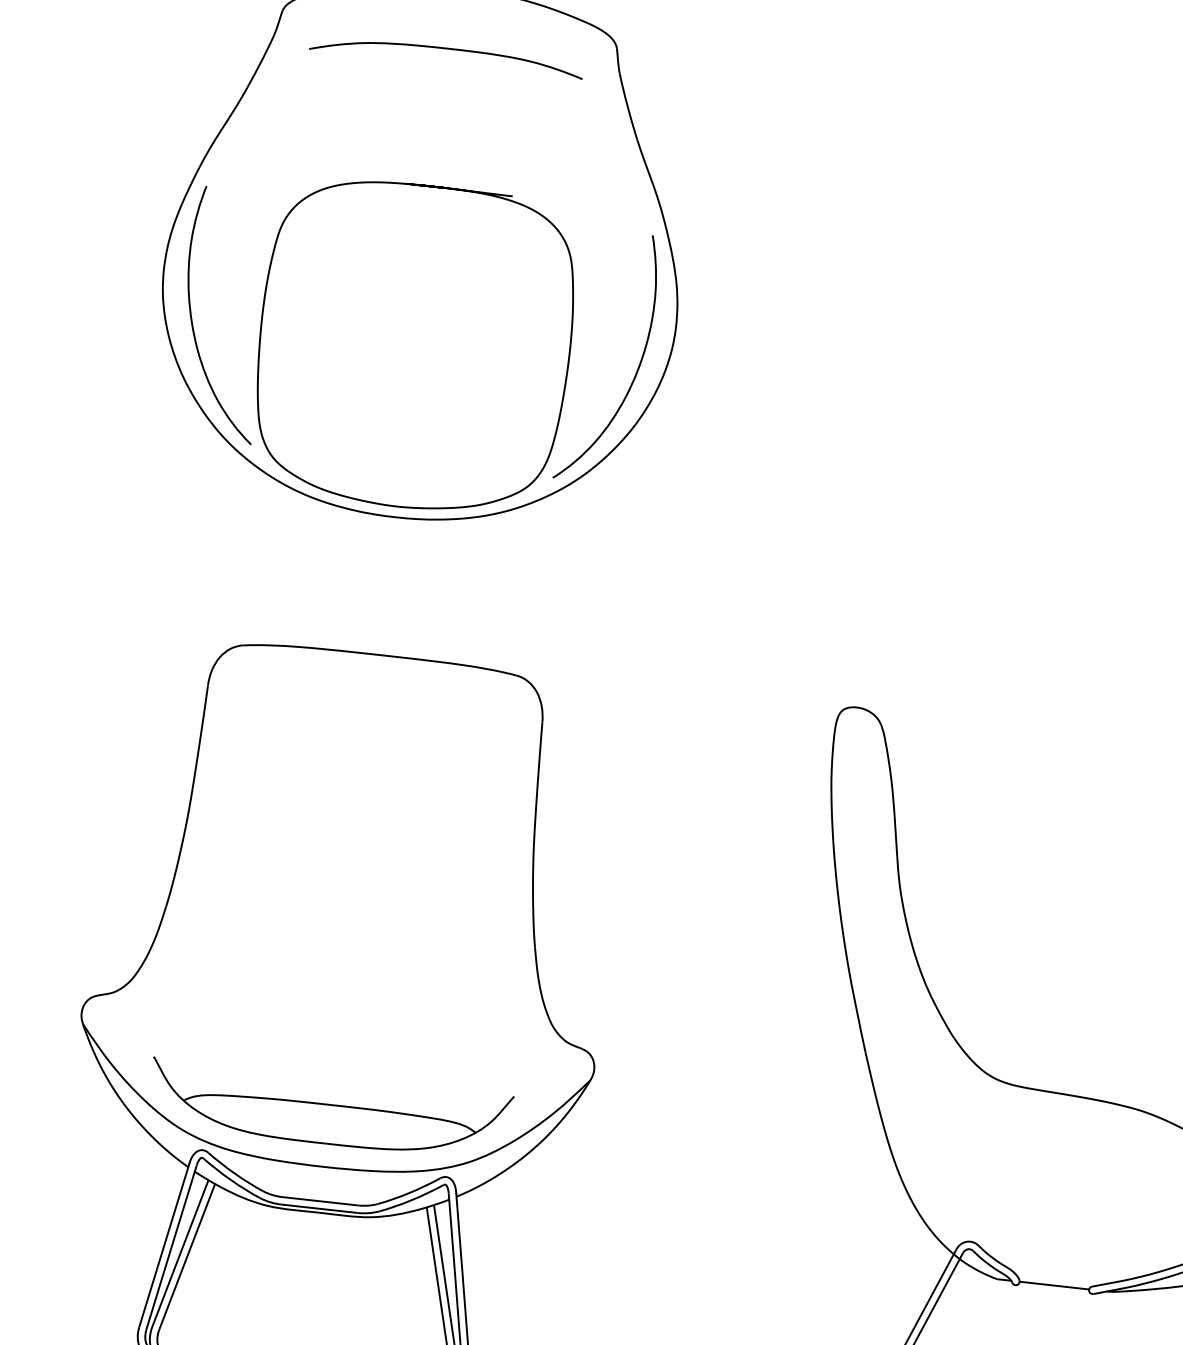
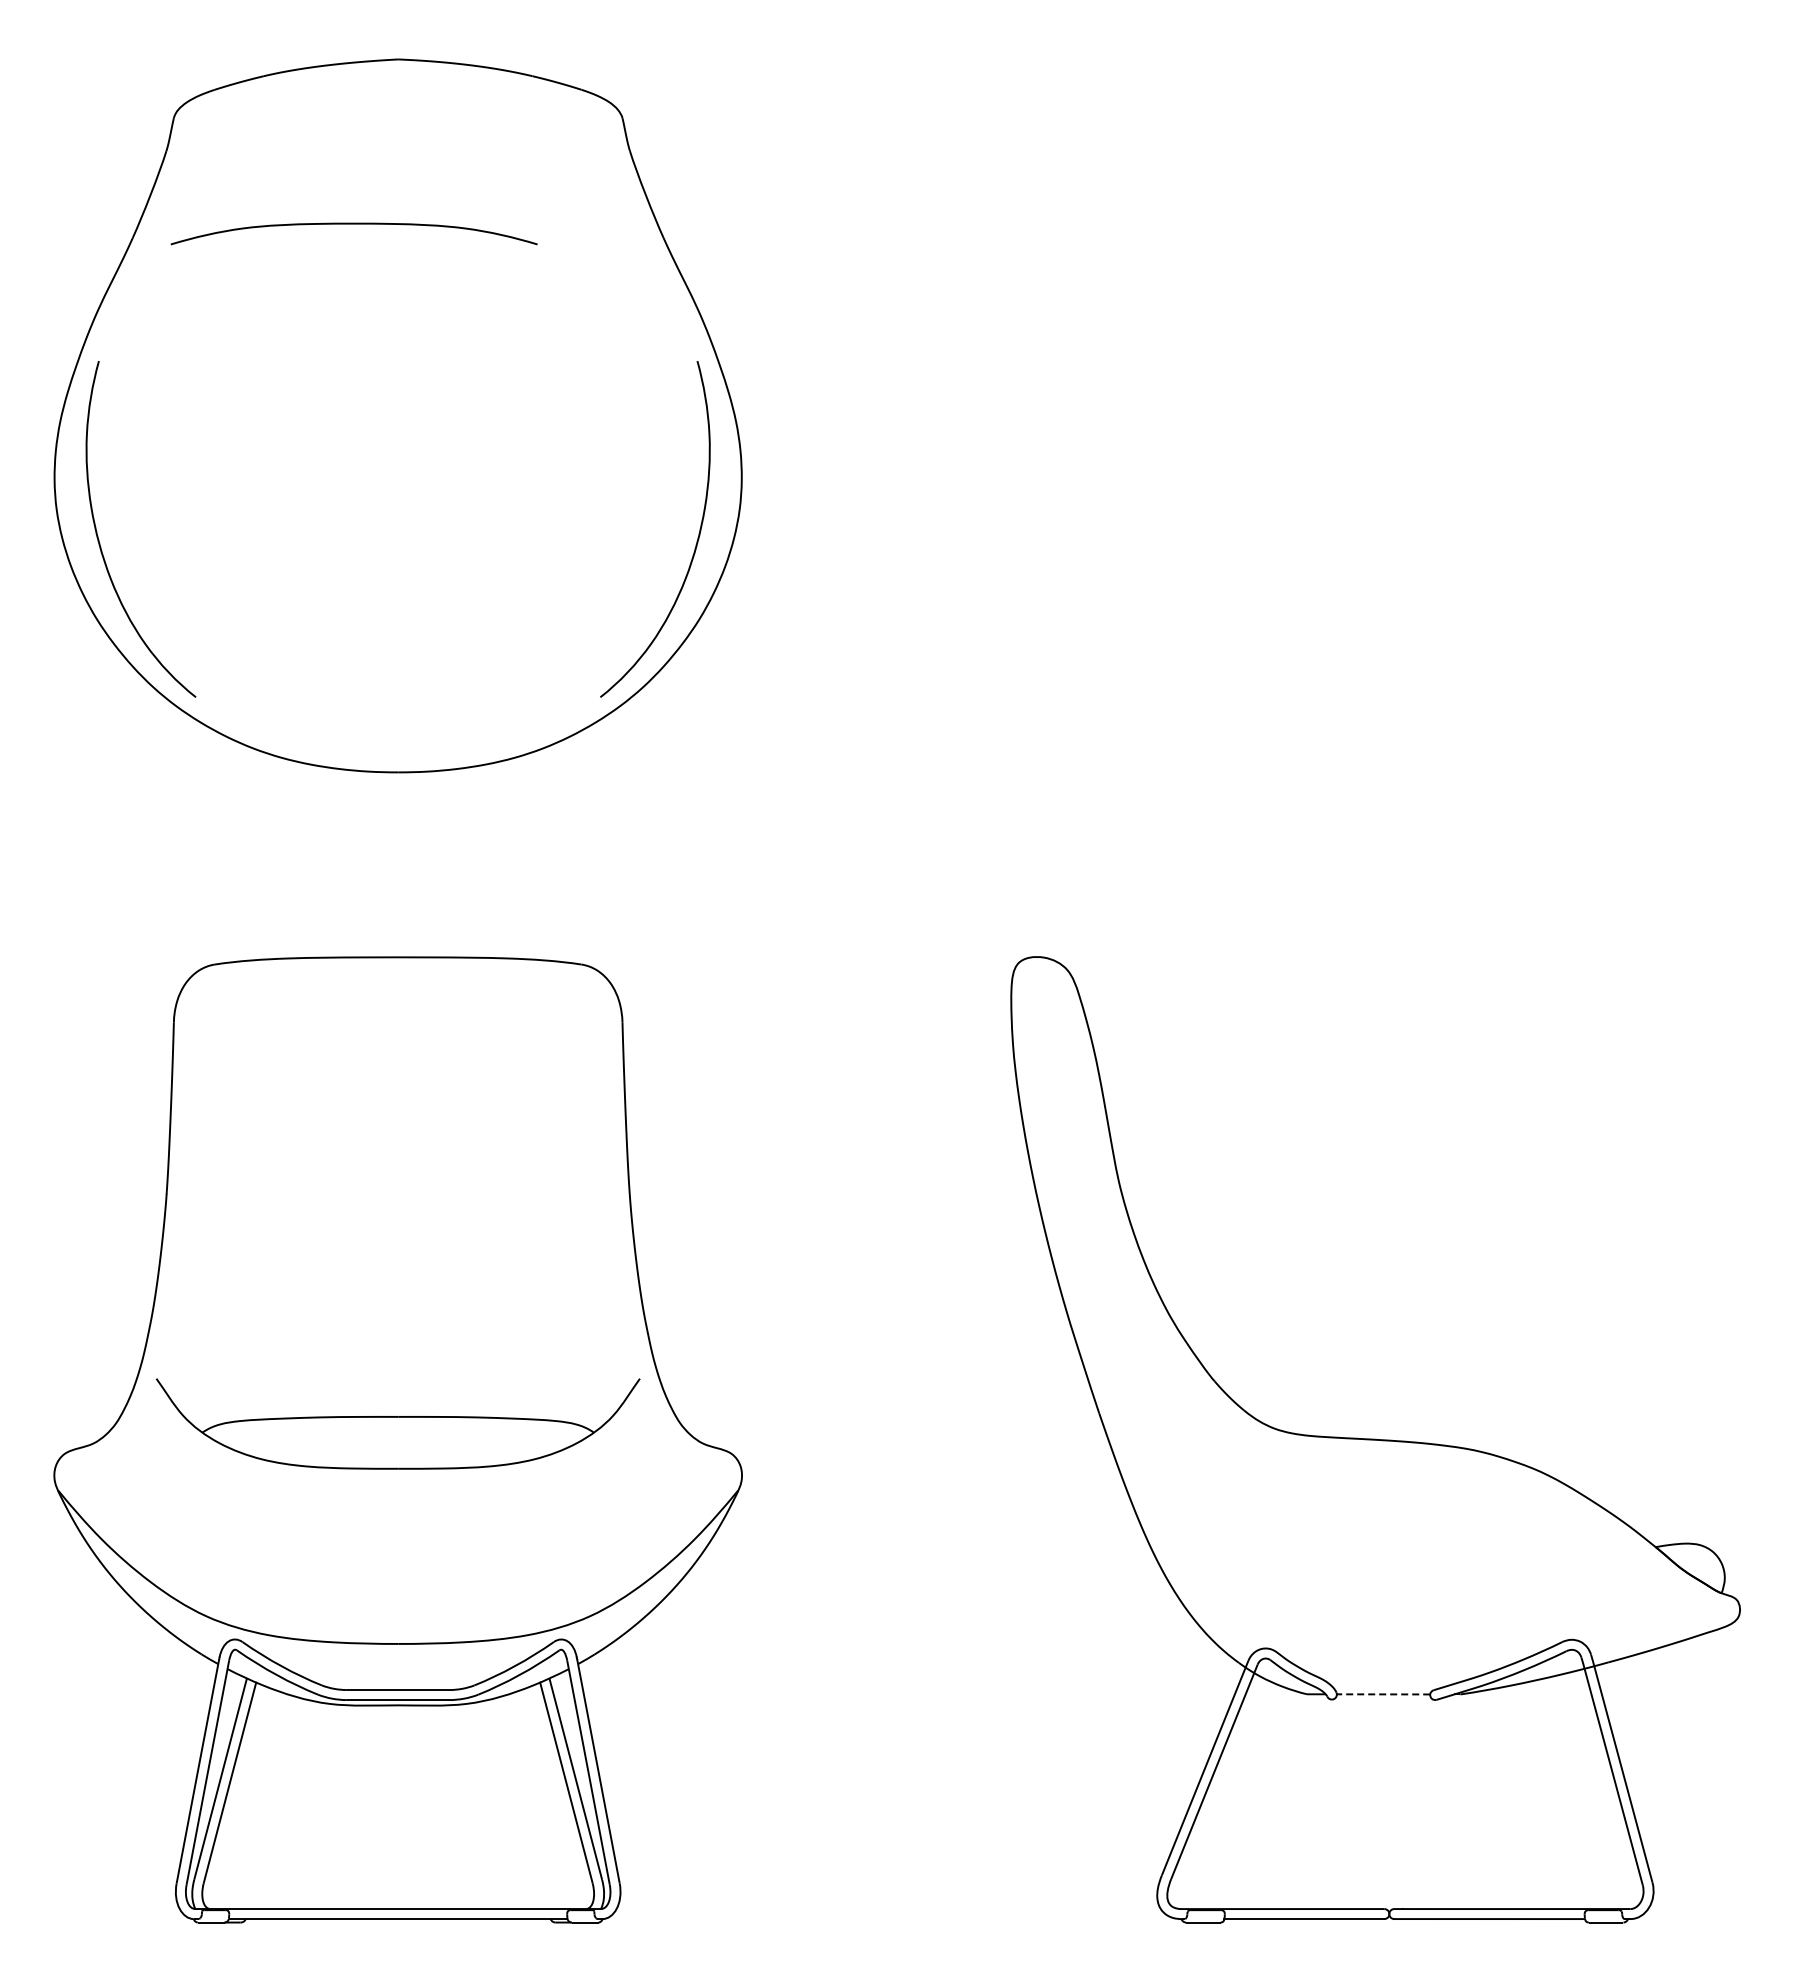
curve: (446, 49) -> (353, 224), moved
curve: (261, 337) -> (193, 553), removed
part: (329, 1109) -> (397, 1423), moved
line: (1054, 1285) -> (1383, 1694), solid -> dashed

